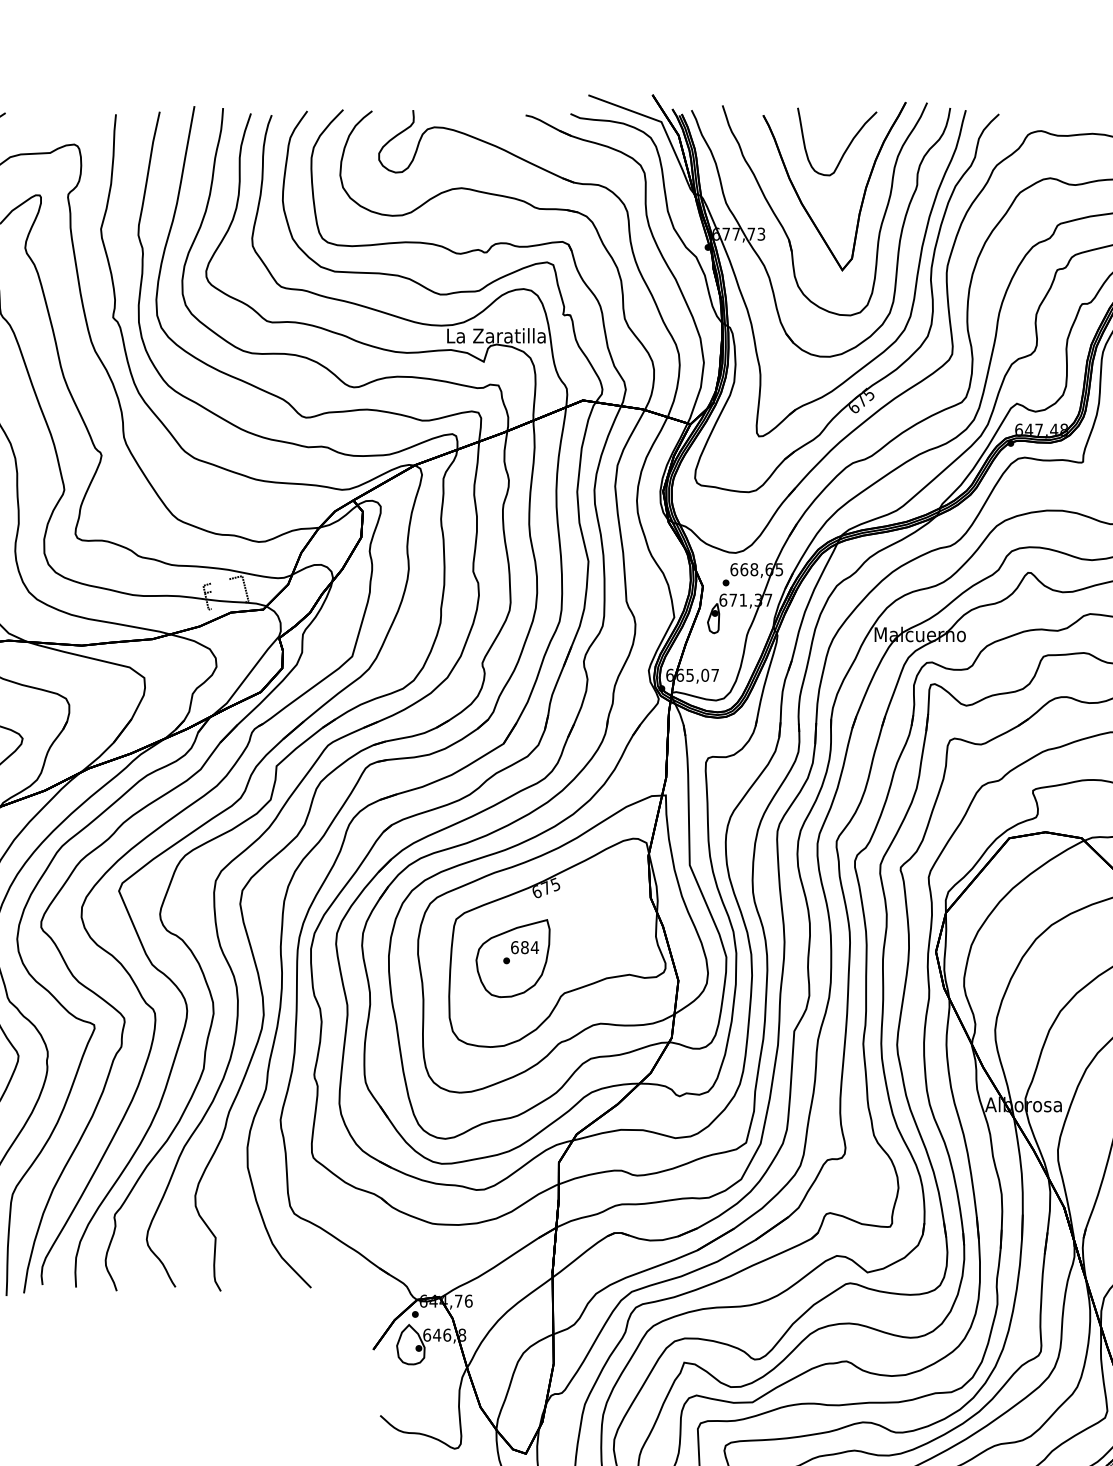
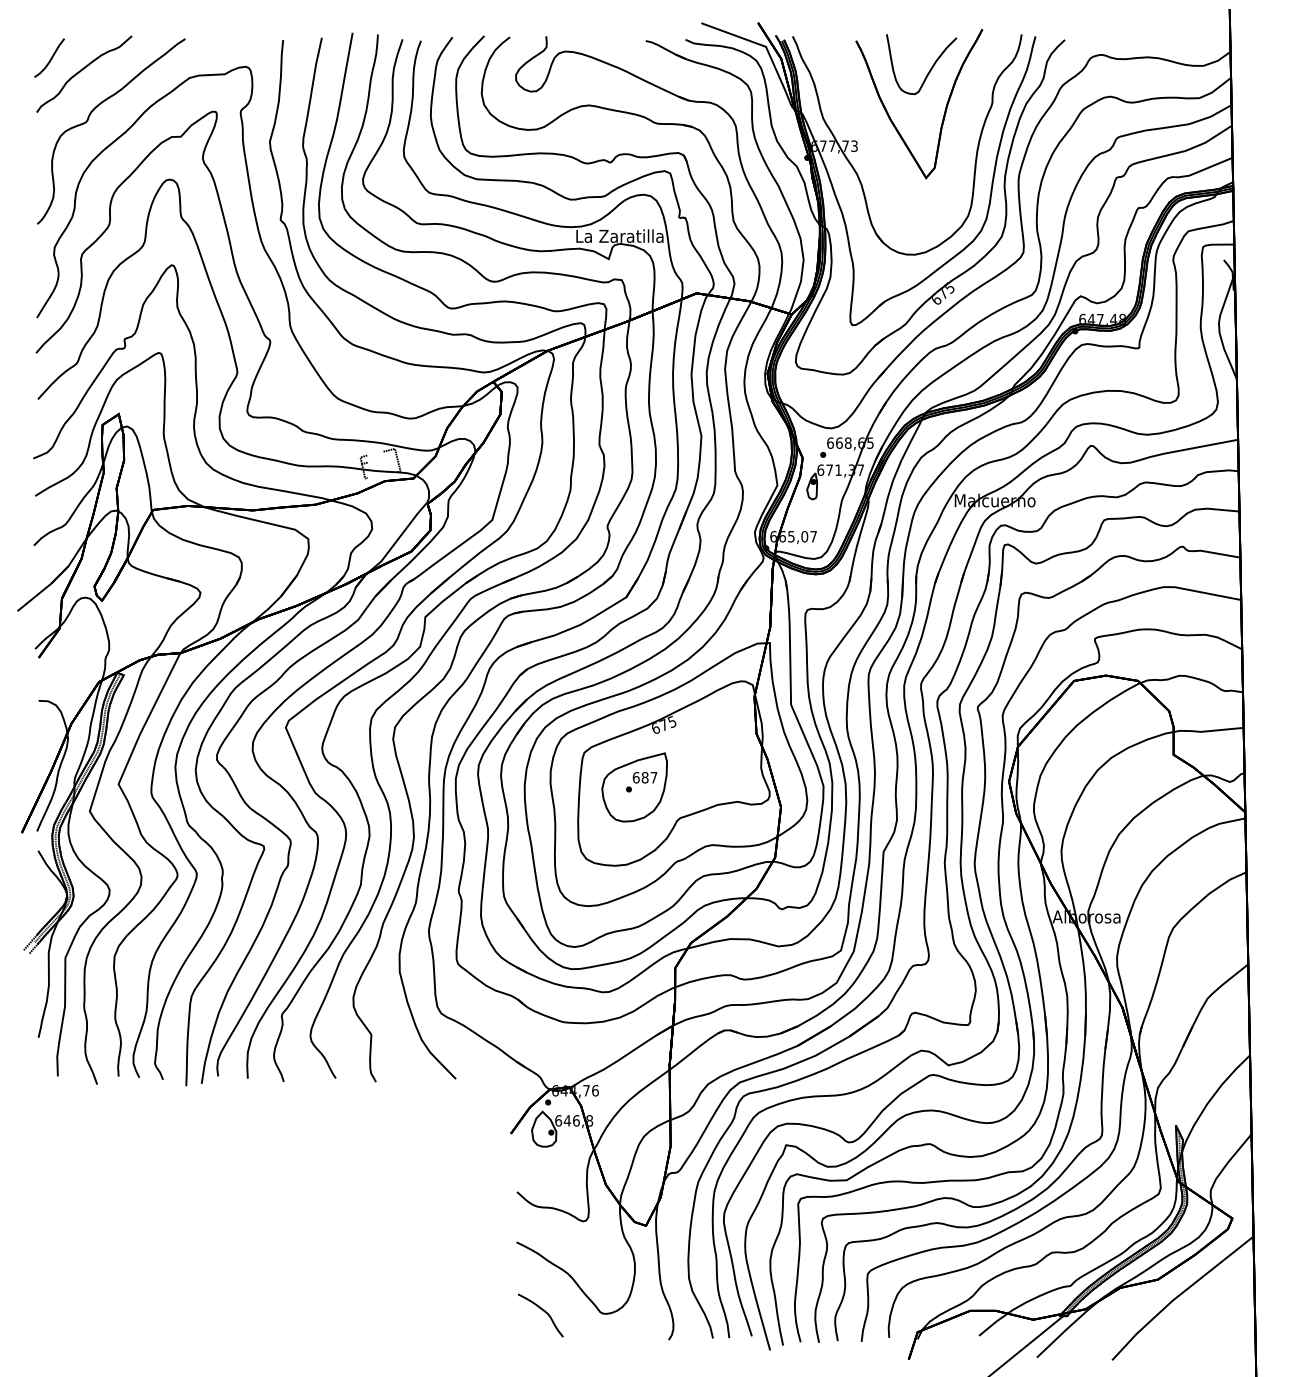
part: (785, 228) -> (875, 141), removed
text: (534, 947) -> (653, 777), 684 -> 687

